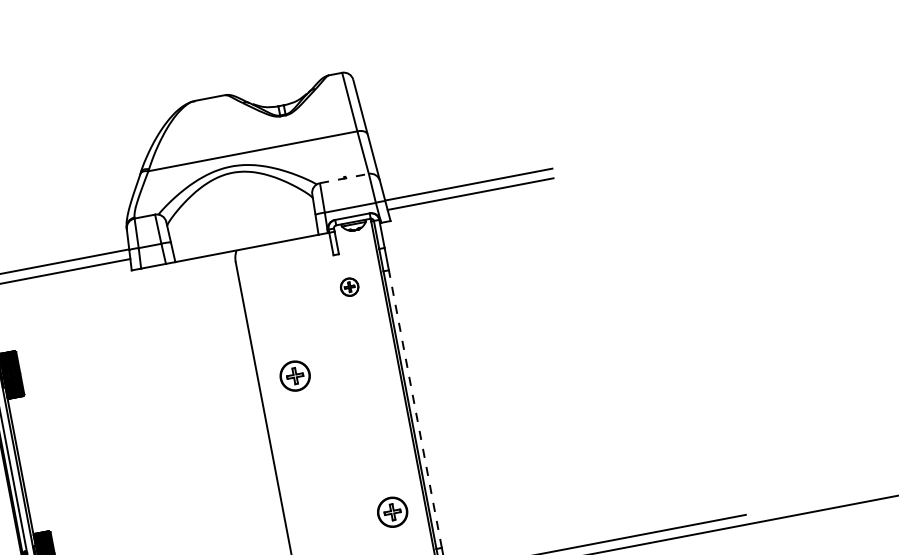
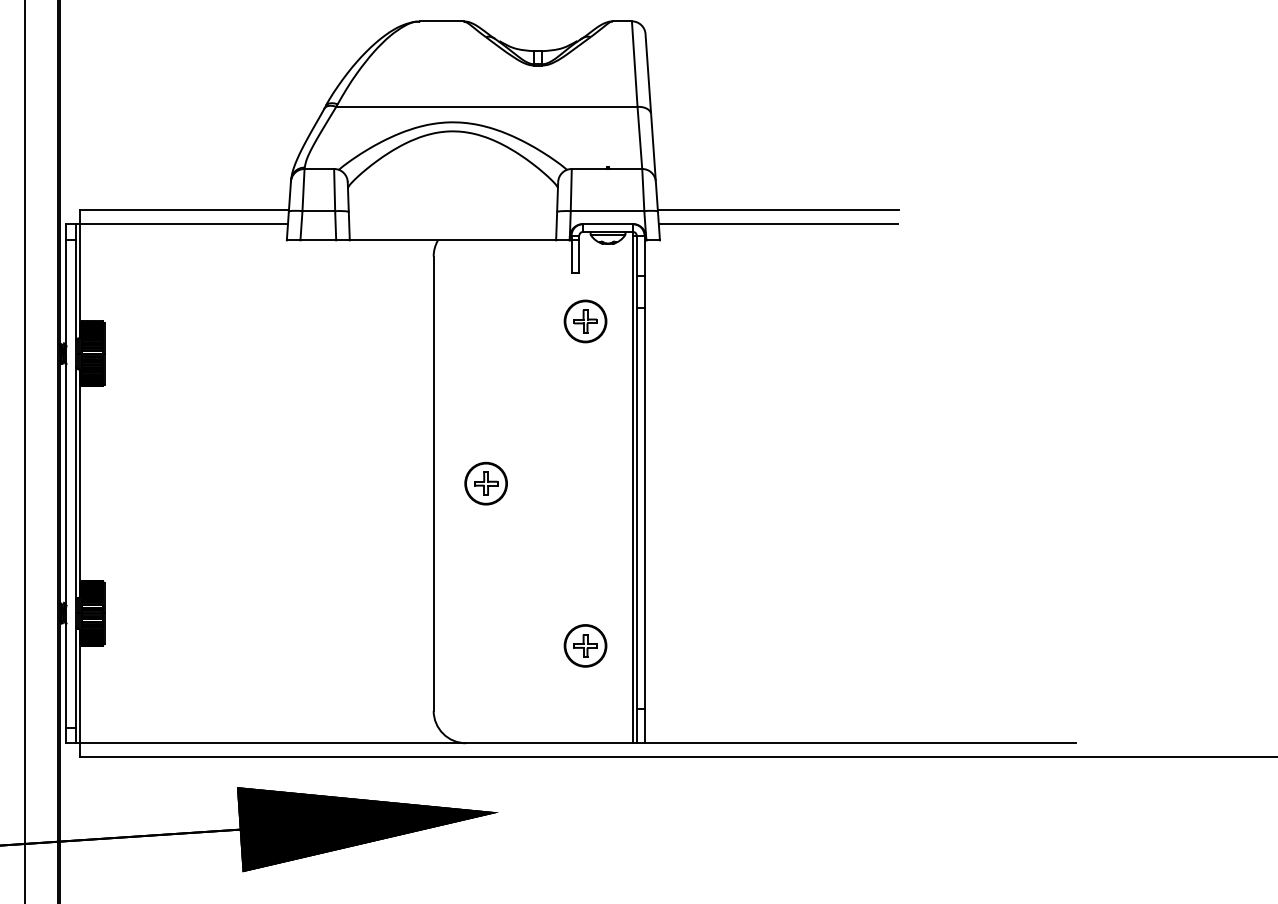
line: (344, 178) -> (607, 168), dashed -> solid
part: (349, 287) -> (585, 321), size x1.67
part: (294, 376) -> (485, 483), moved
line: (415, 409) -> (644, 508), dashed -> solid

